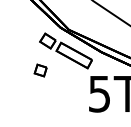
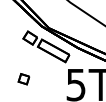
part: (40, 70) -> (23, 79), moved

